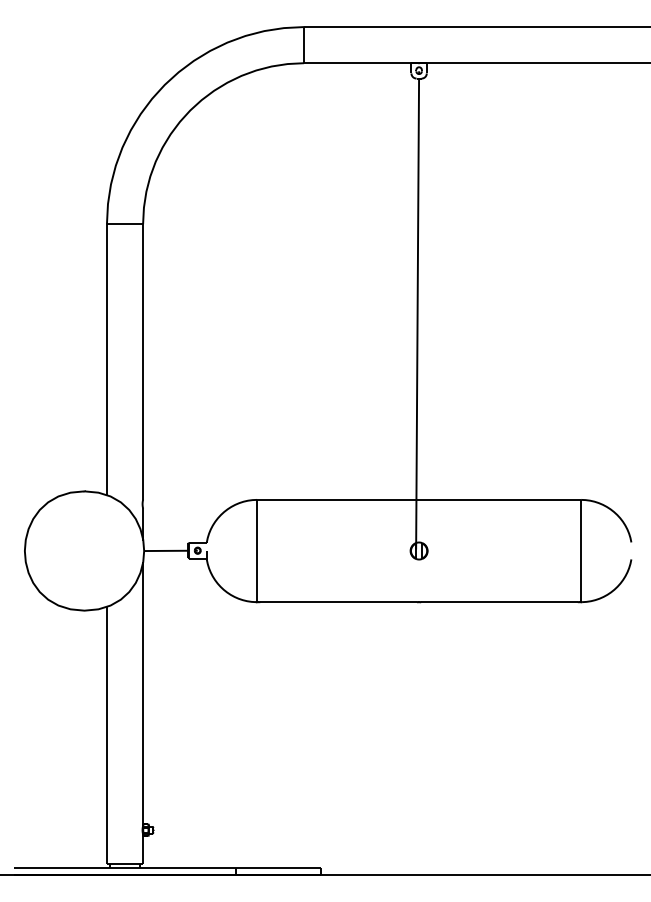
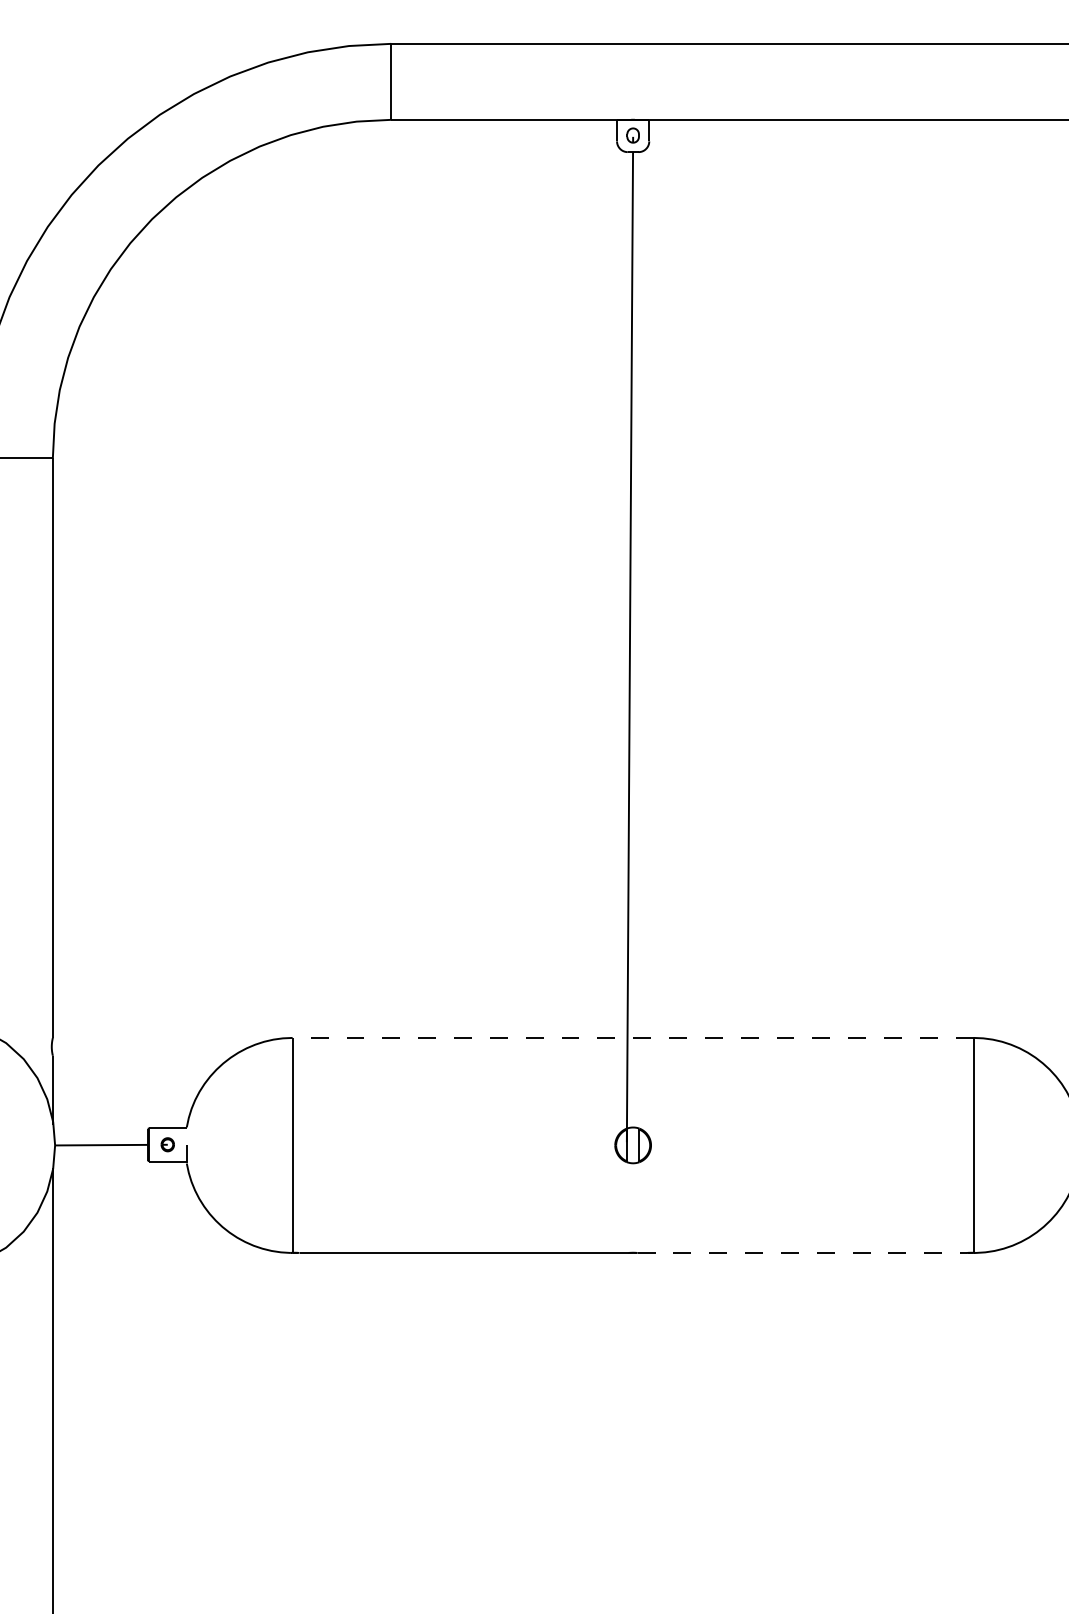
line: (419, 499) -> (633, 1037), solid -> dashed
line: (500, 602) -> (804, 1253), solid -> dashed

